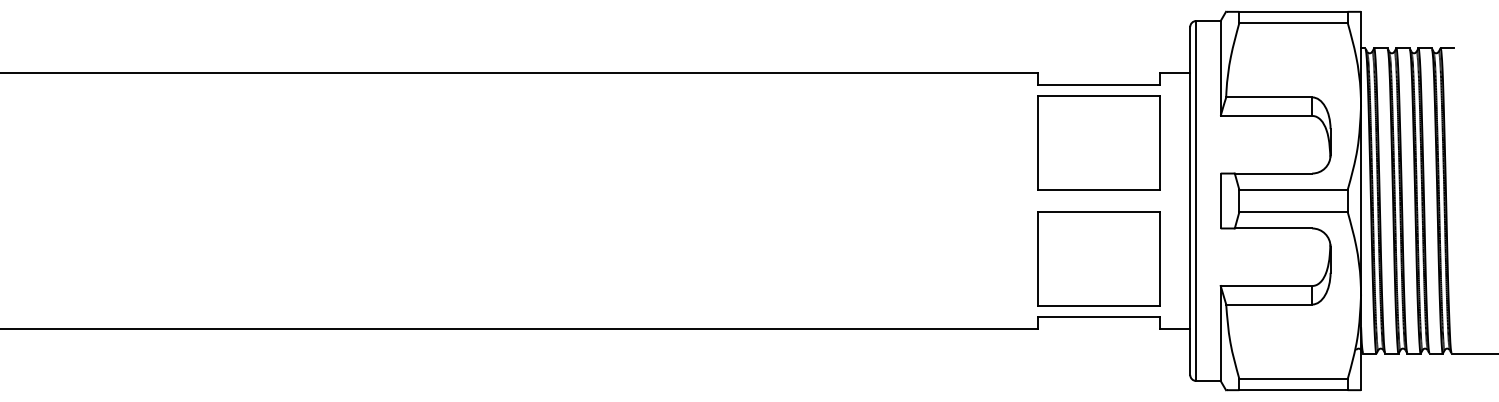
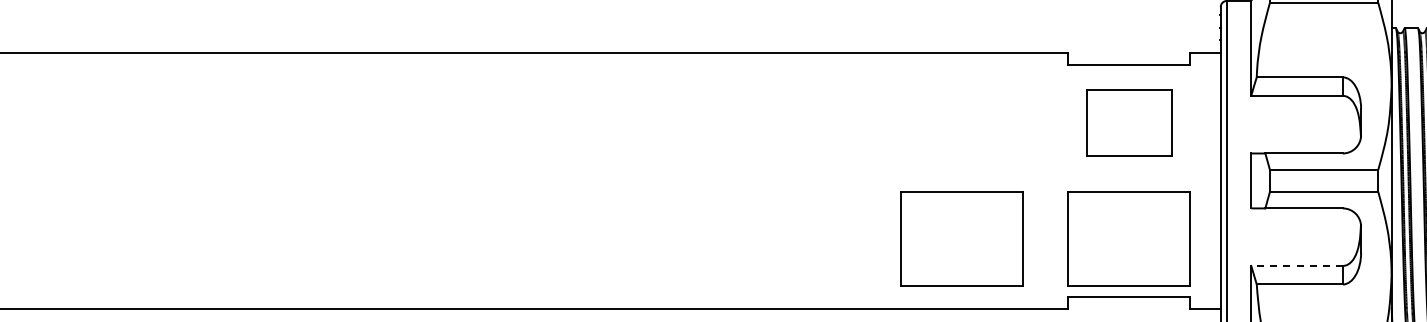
part: (1098, 142) -> (1129, 122), size x0.7
part: (931, 258) -> (962, 238), added
line: (1266, 286) -> (1297, 266), solid -> dashed

